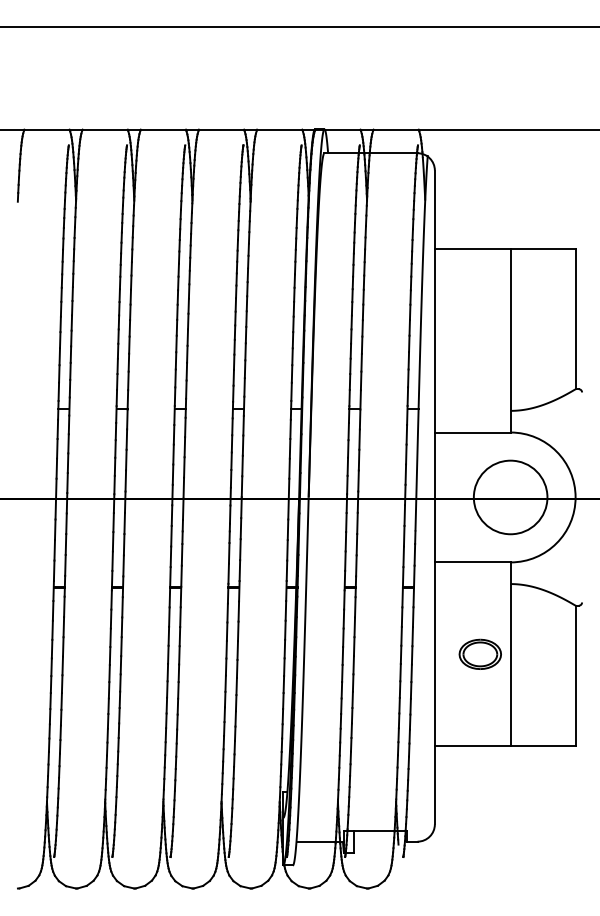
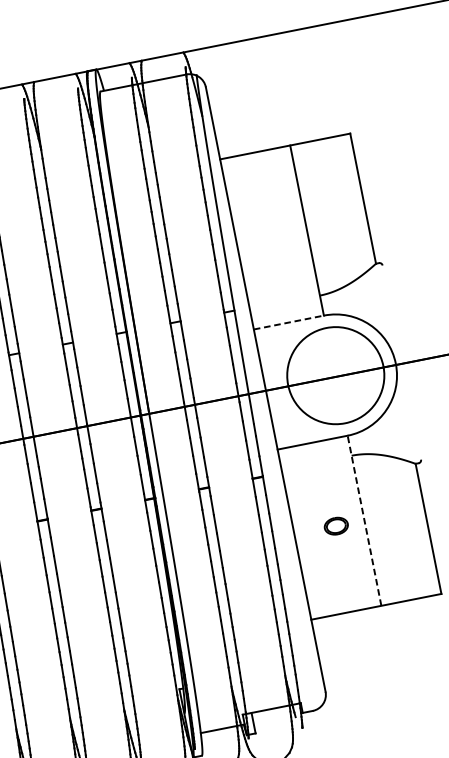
line: (472, 432) -> (288, 322), solid -> dashed
circle: (510, 497) -> (335, 375), size x1.4
part: (479, 653) -> (335, 525), size x0.6
line: (510, 653) -> (364, 519), solid -> dashed

